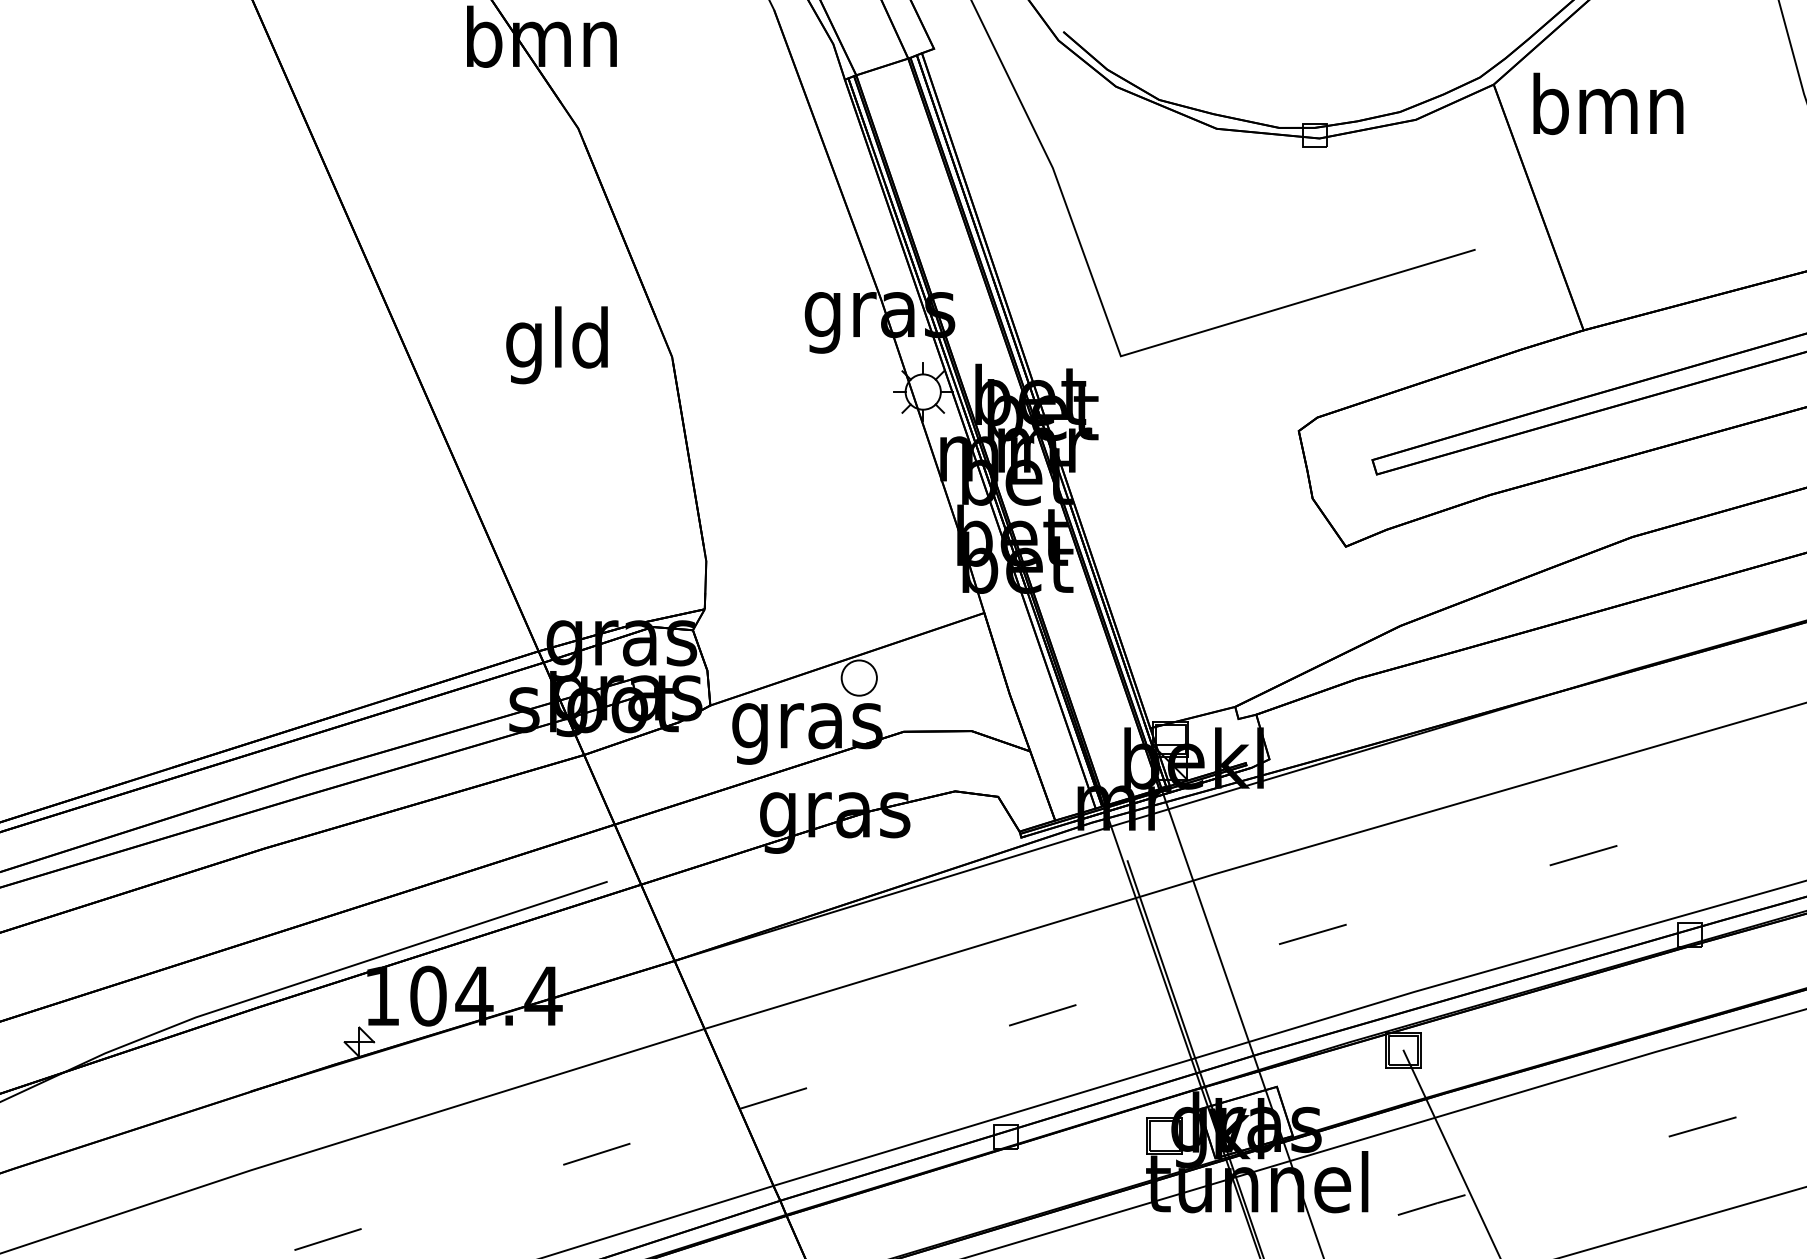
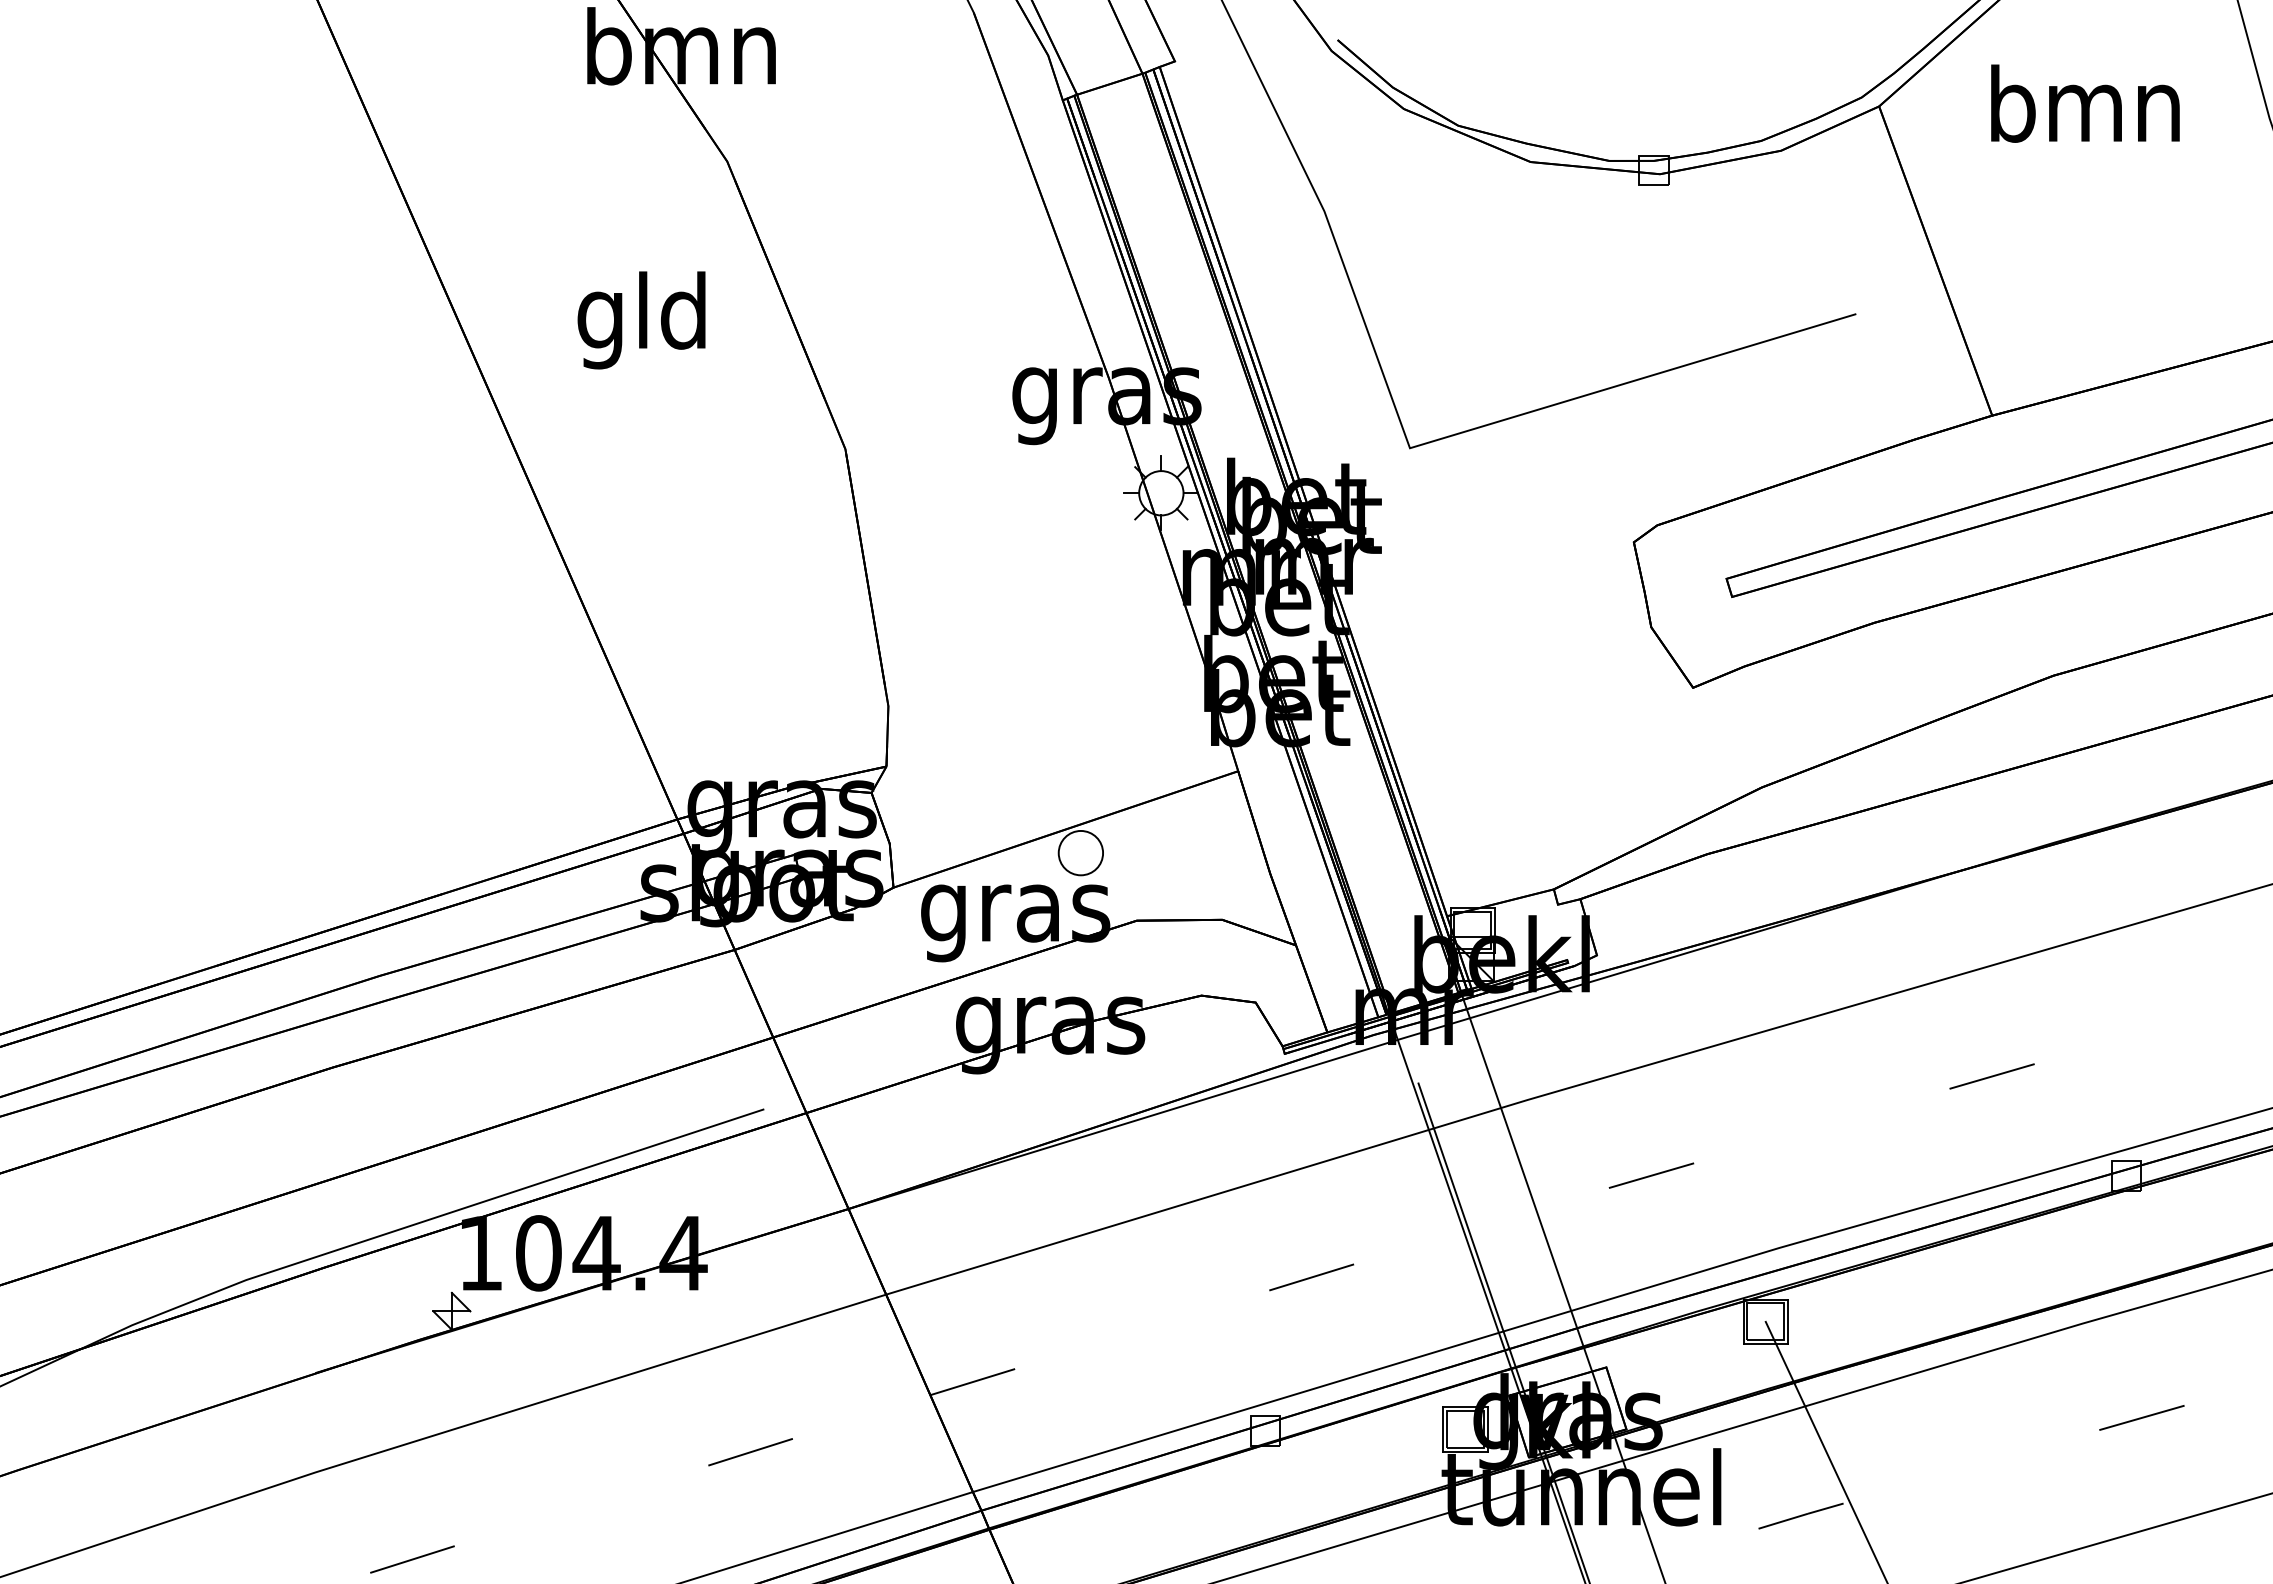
text: (1608, 103) -> (2085, 103), moved
text: (556, 345) -> (641, 320), moved

